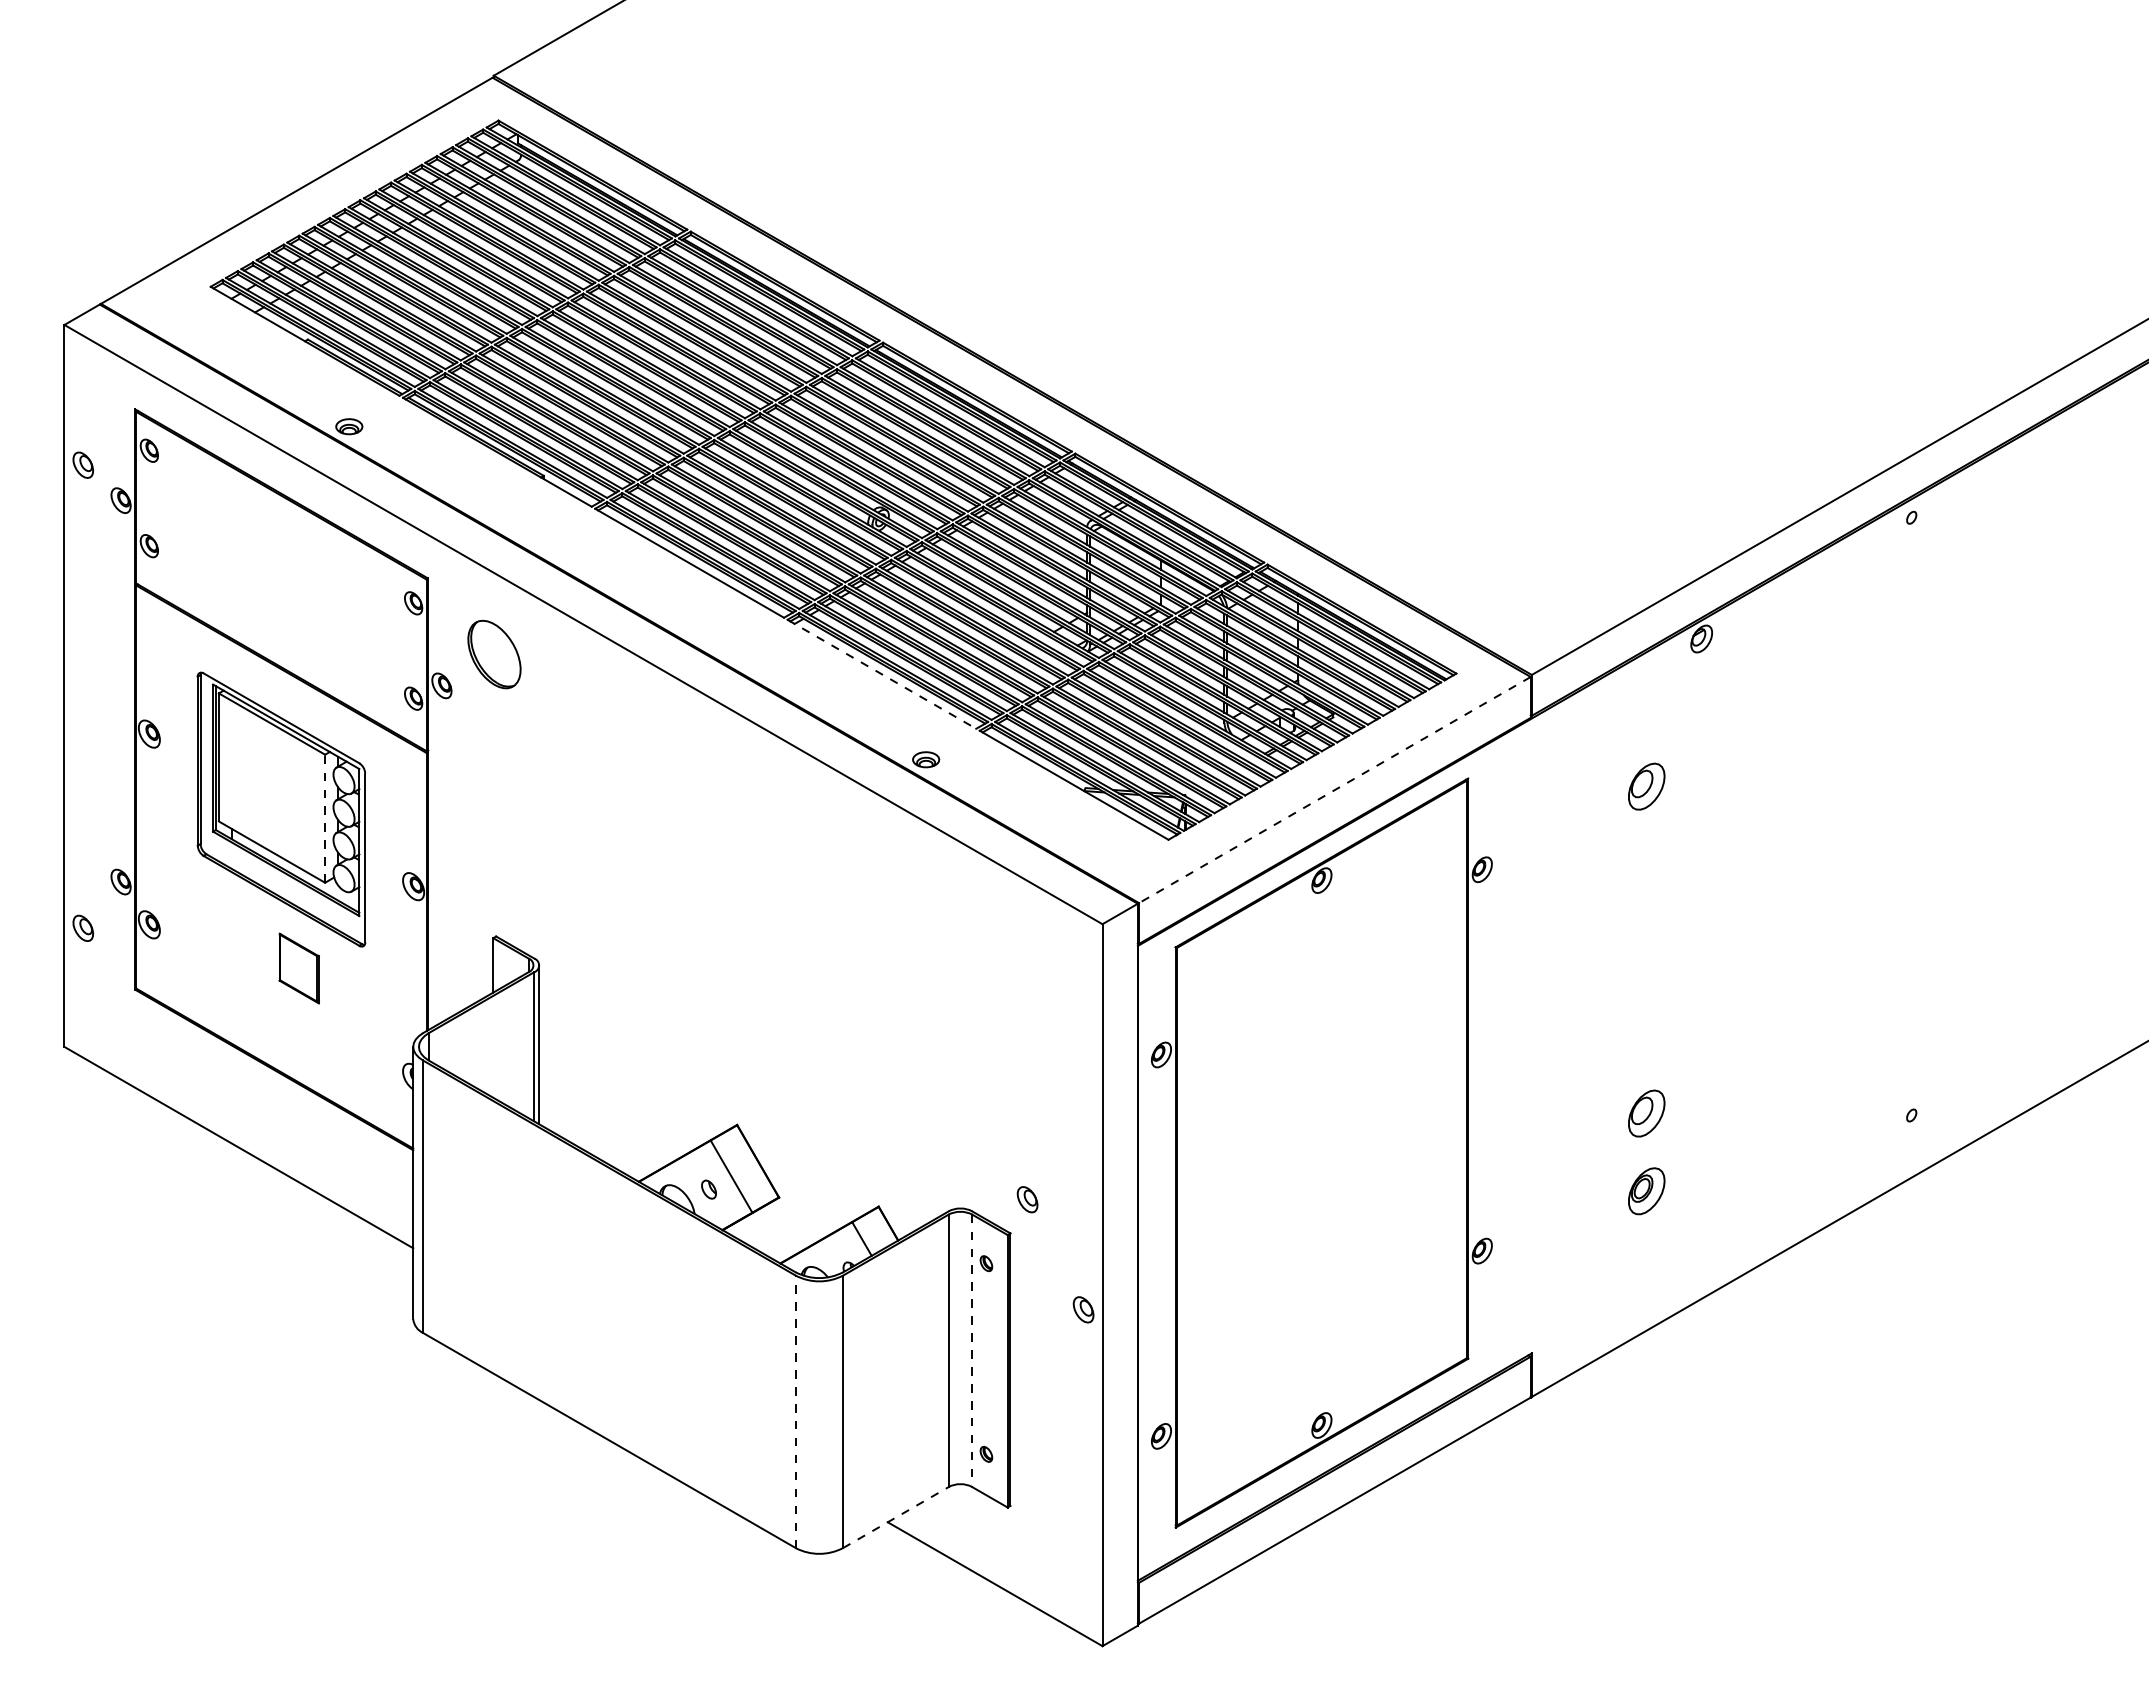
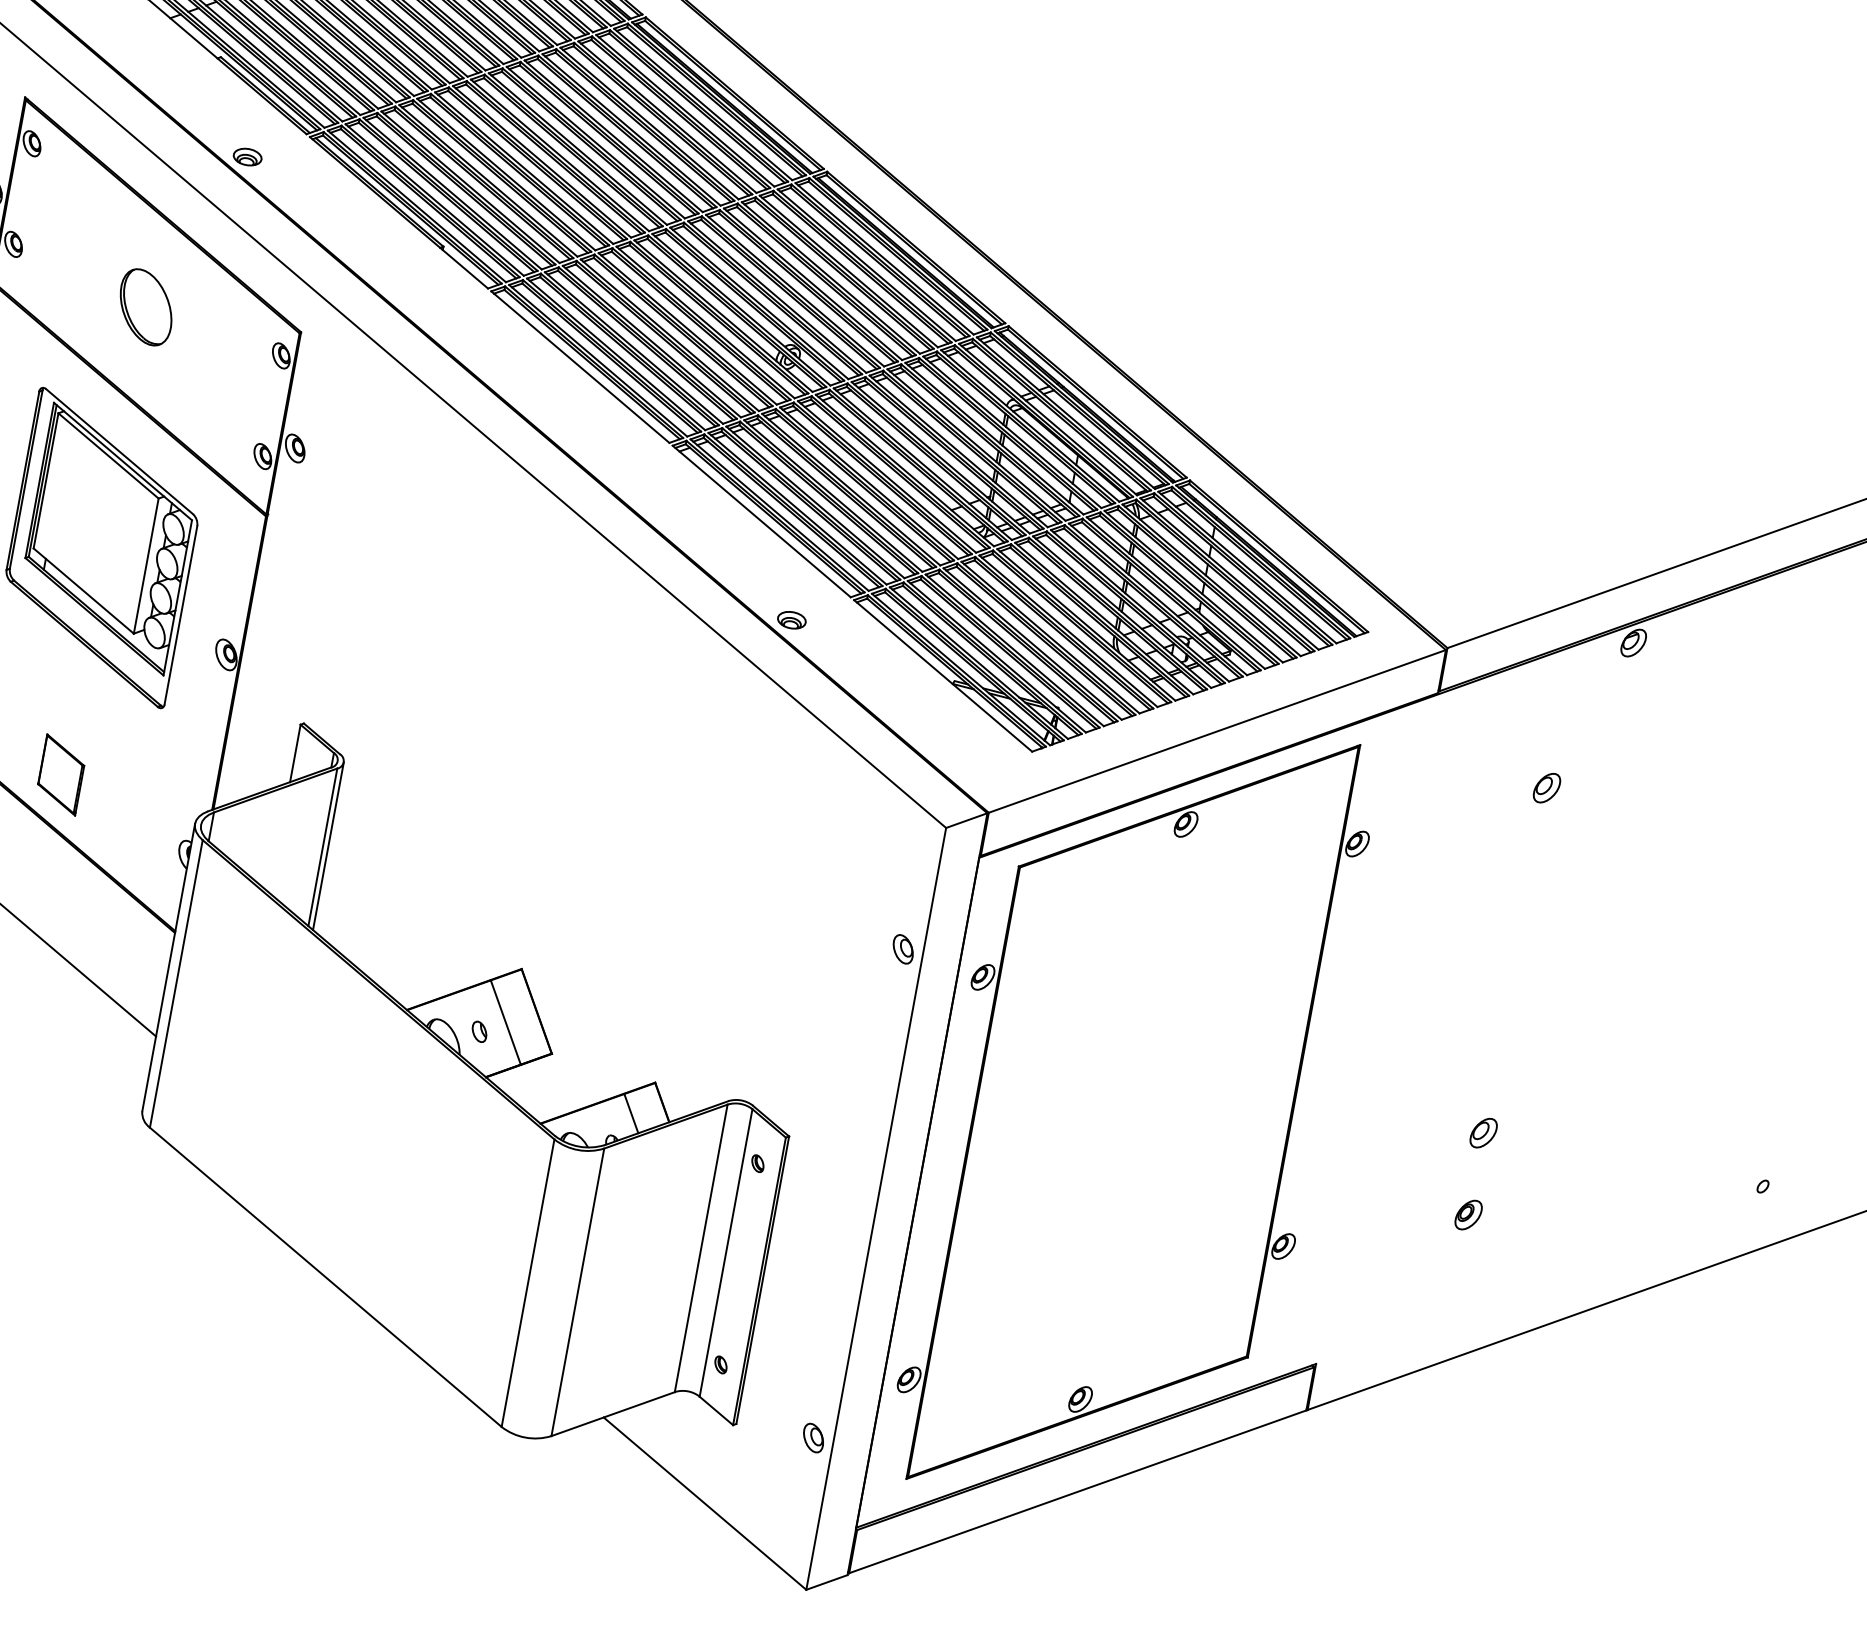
part: (494, 654) -> (146, 307), moved
line: (881, 674) -> (761, 521), dashed -> solid
part: (1646, 786) -> (1546, 788), size x0.62
line: (1334, 790) -> (1216, 731), dashed -> solid
line: (325, 818) -> (146, 565), dashed -> solid
part: (298, 968) -> (60, 774), moved
part: (1646, 1113) -> (1483, 1133), size x0.62
part: (1646, 1190) -> (1468, 1214), size x0.62
part: (1027, 1199) -> (903, 949), moved
part: (1083, 1309) -> (813, 1437), moved
line: (972, 1351) -> (726, 1253), dashed -> solid
line: (795, 1411) -> (527, 1282), dashed -> solid
line: (896, 1517) -> (613, 1414), dashed -> solid

